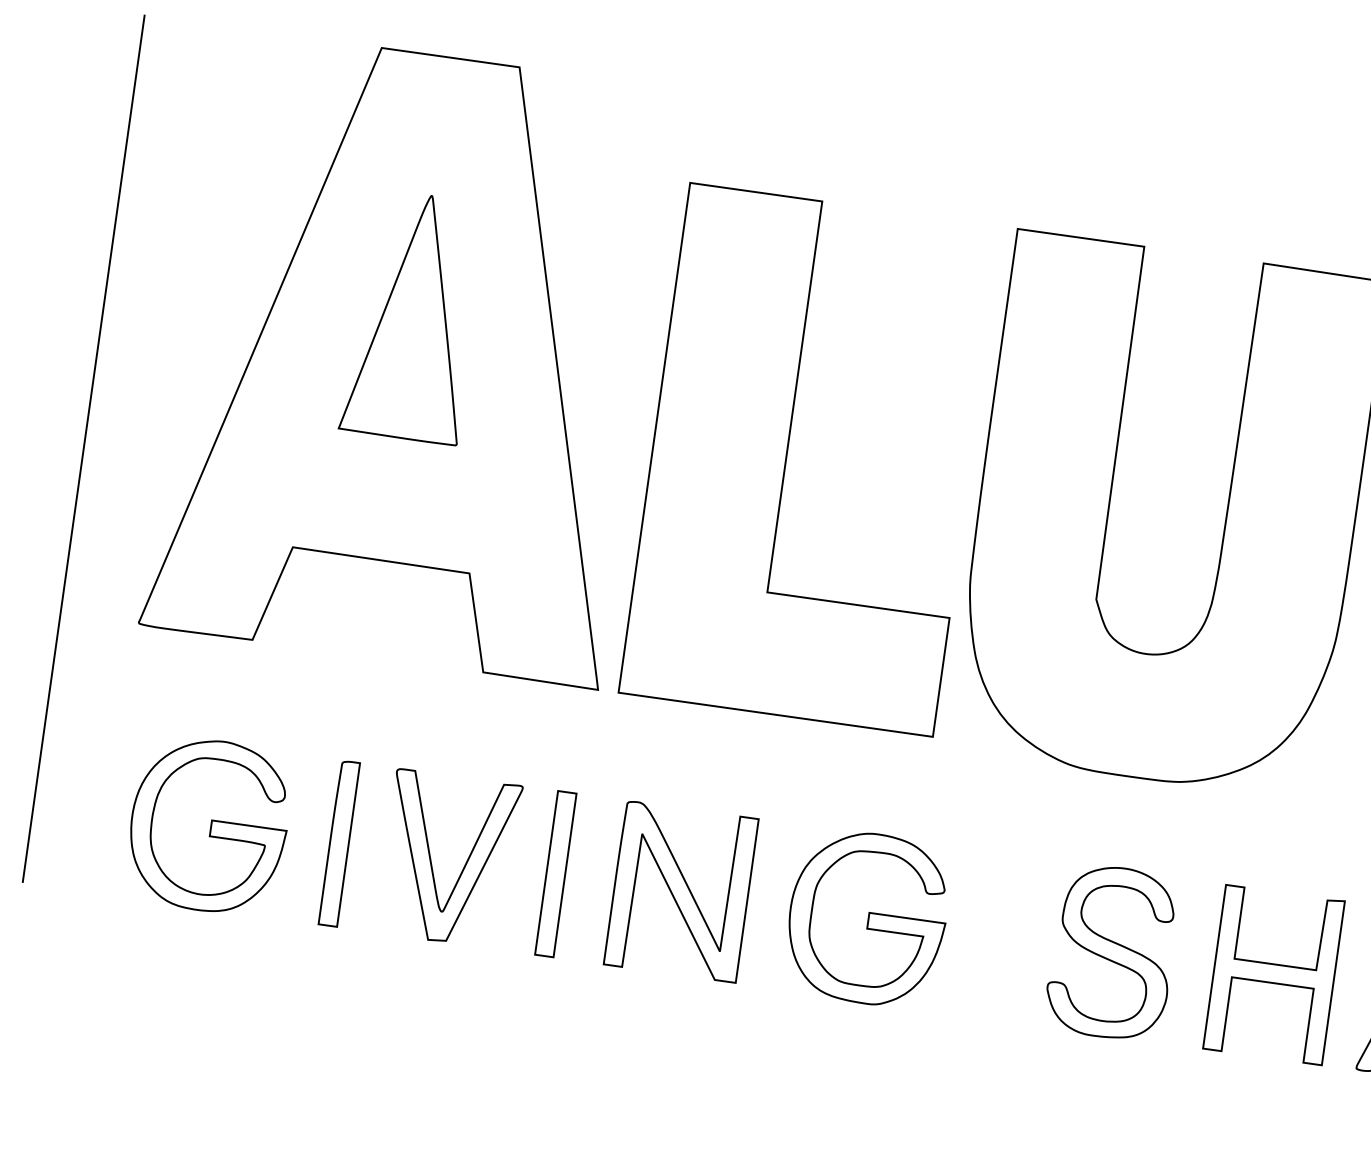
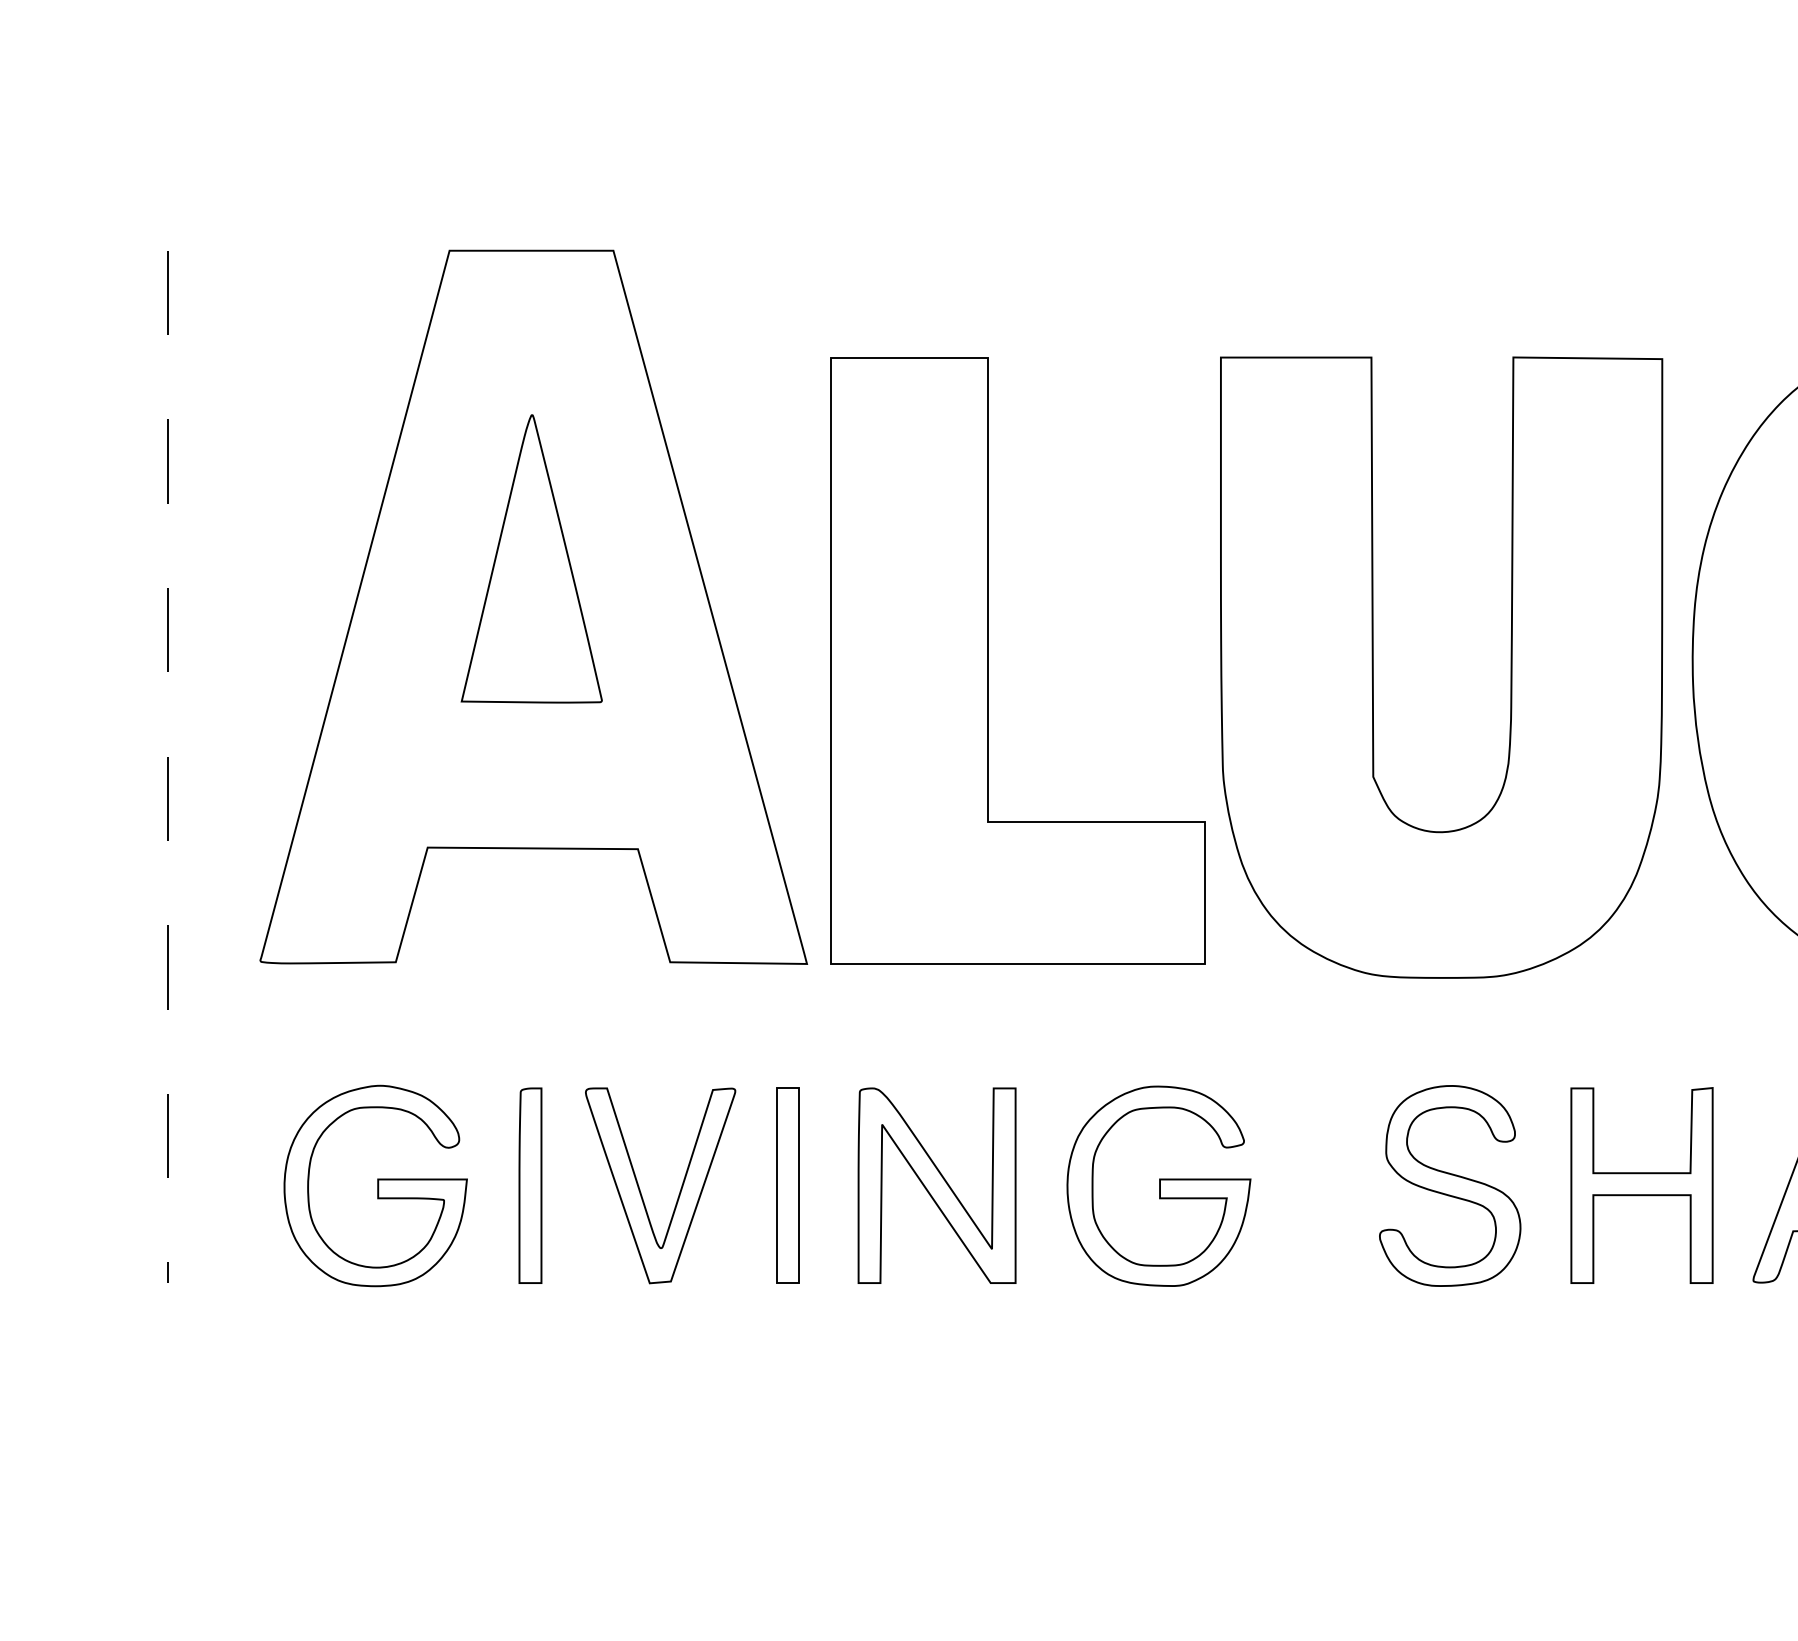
line: (83, 449) -> (167, 767), solid -> dashed

